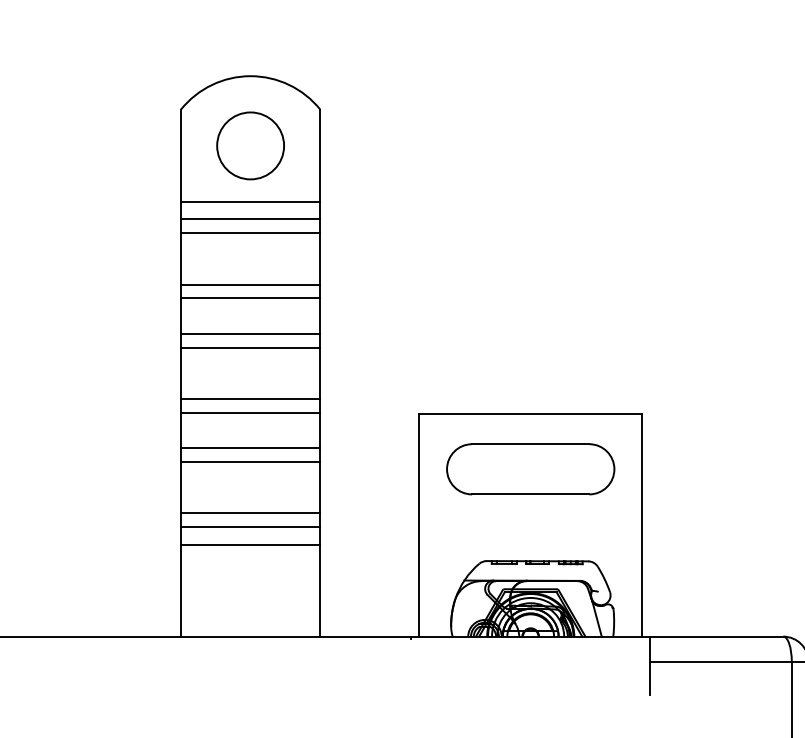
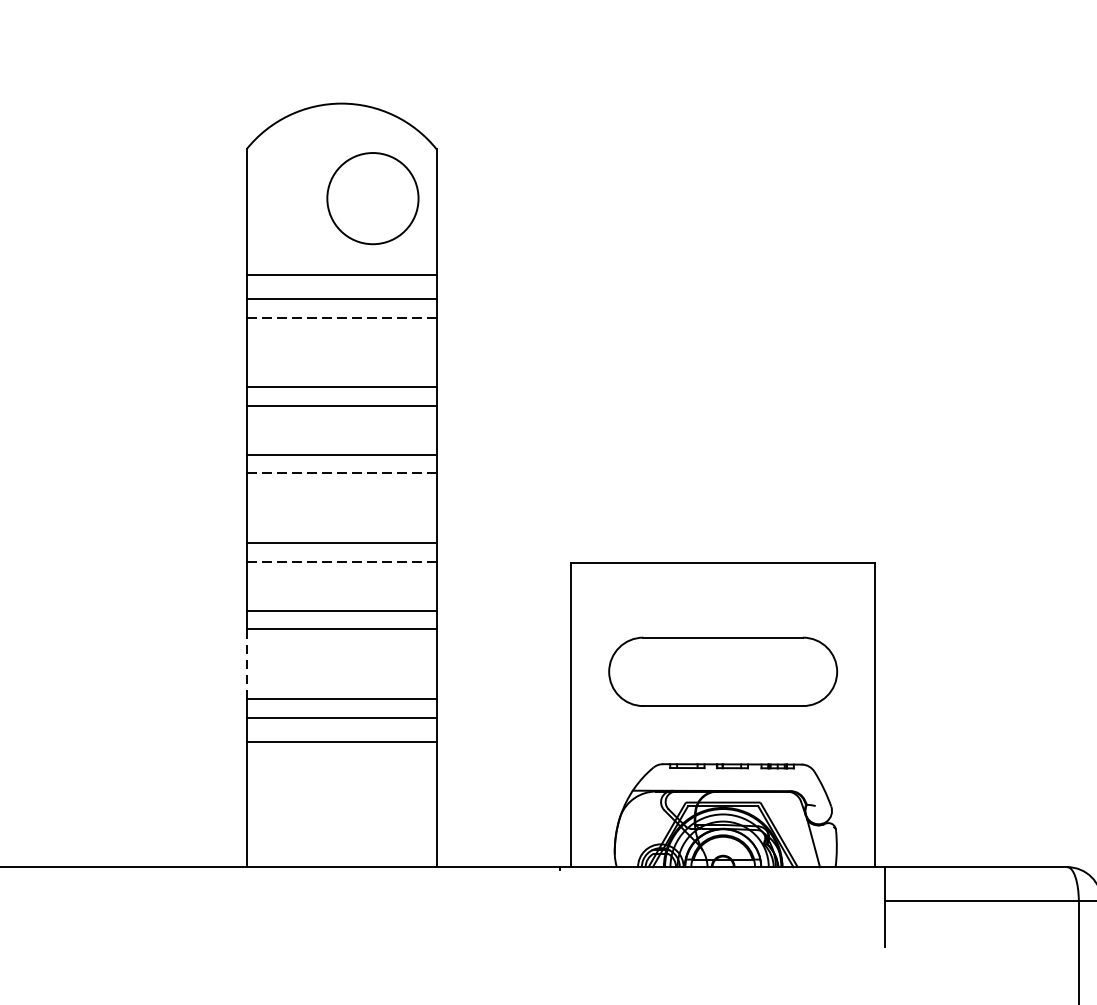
circle: (250, 145) -> (372, 198), moved
line: (250, 233) -> (341, 317), solid -> dashed
line: (250, 347) -> (341, 473), solid -> dashed
line: (250, 412) -> (341, 561), solid -> dashed
part: (530, 469) -> (722, 672), moved
line: (180, 487) -> (246, 663), solid -> dashed

